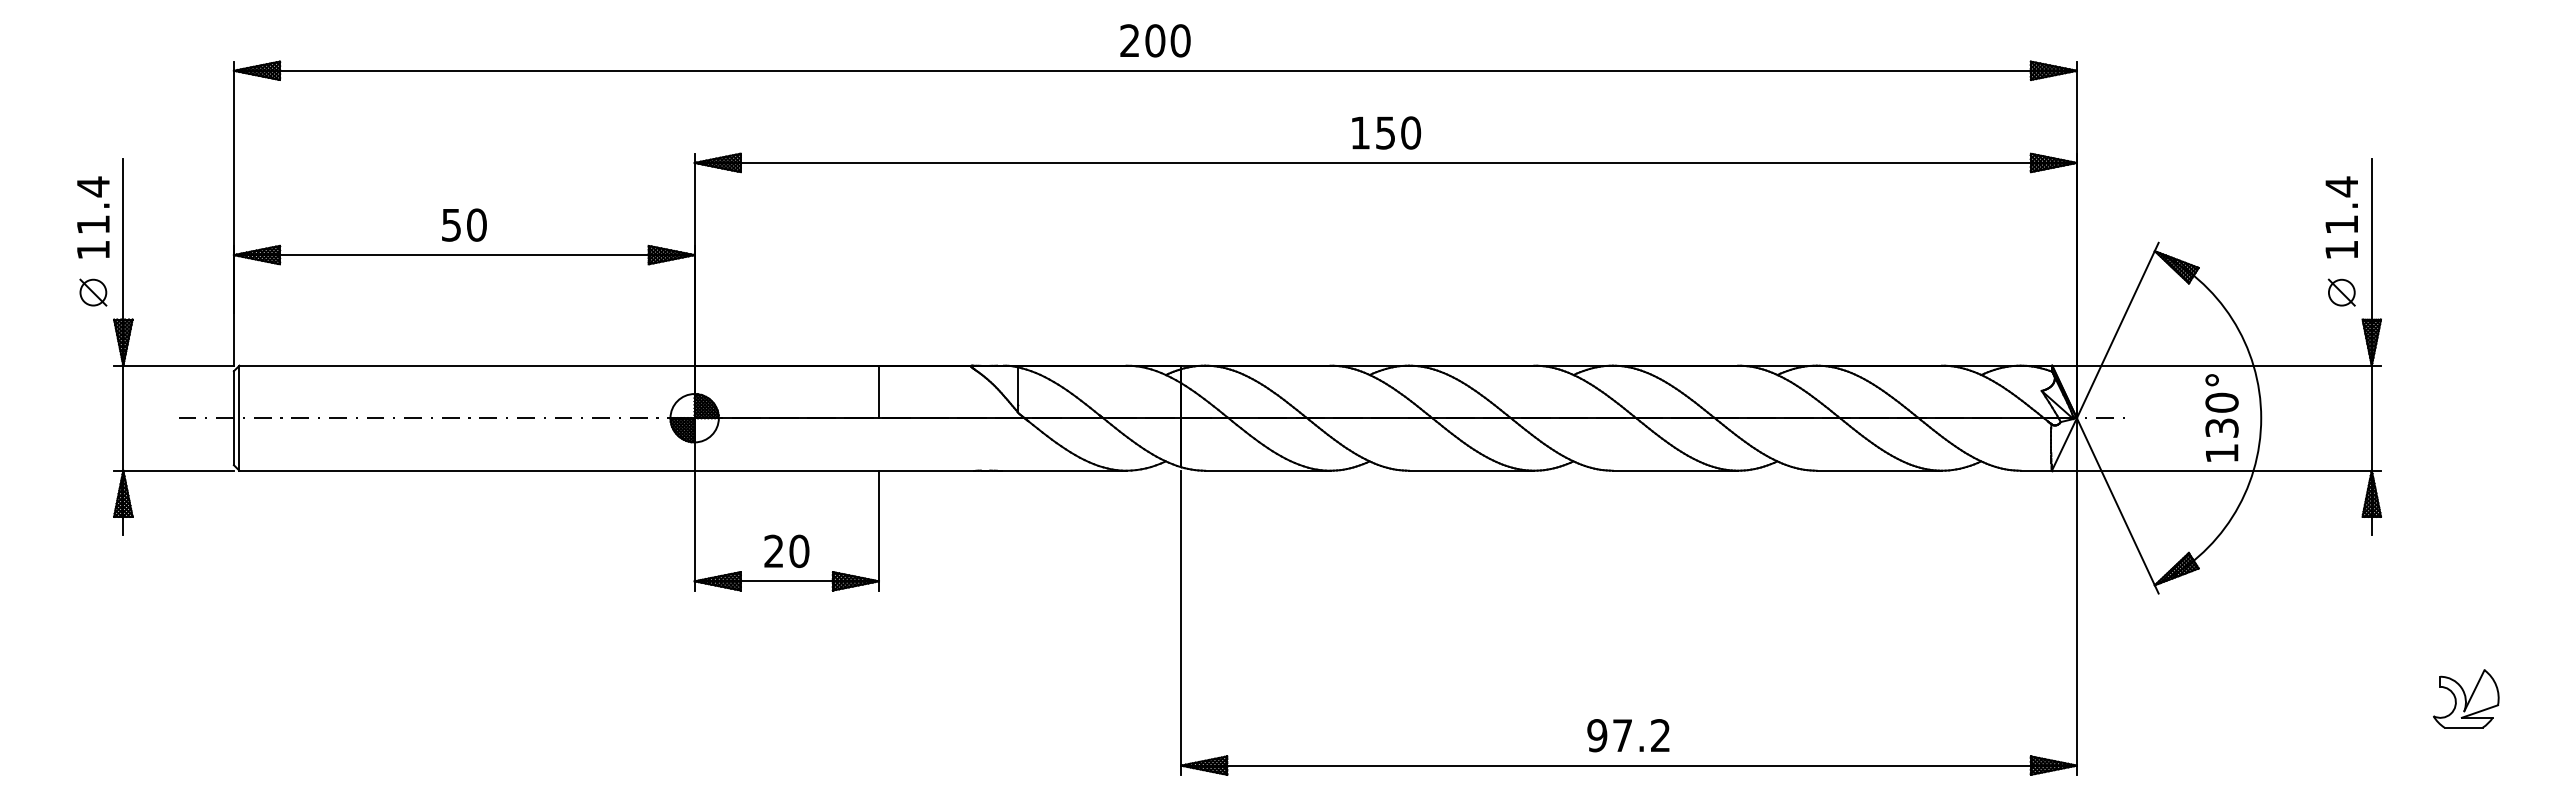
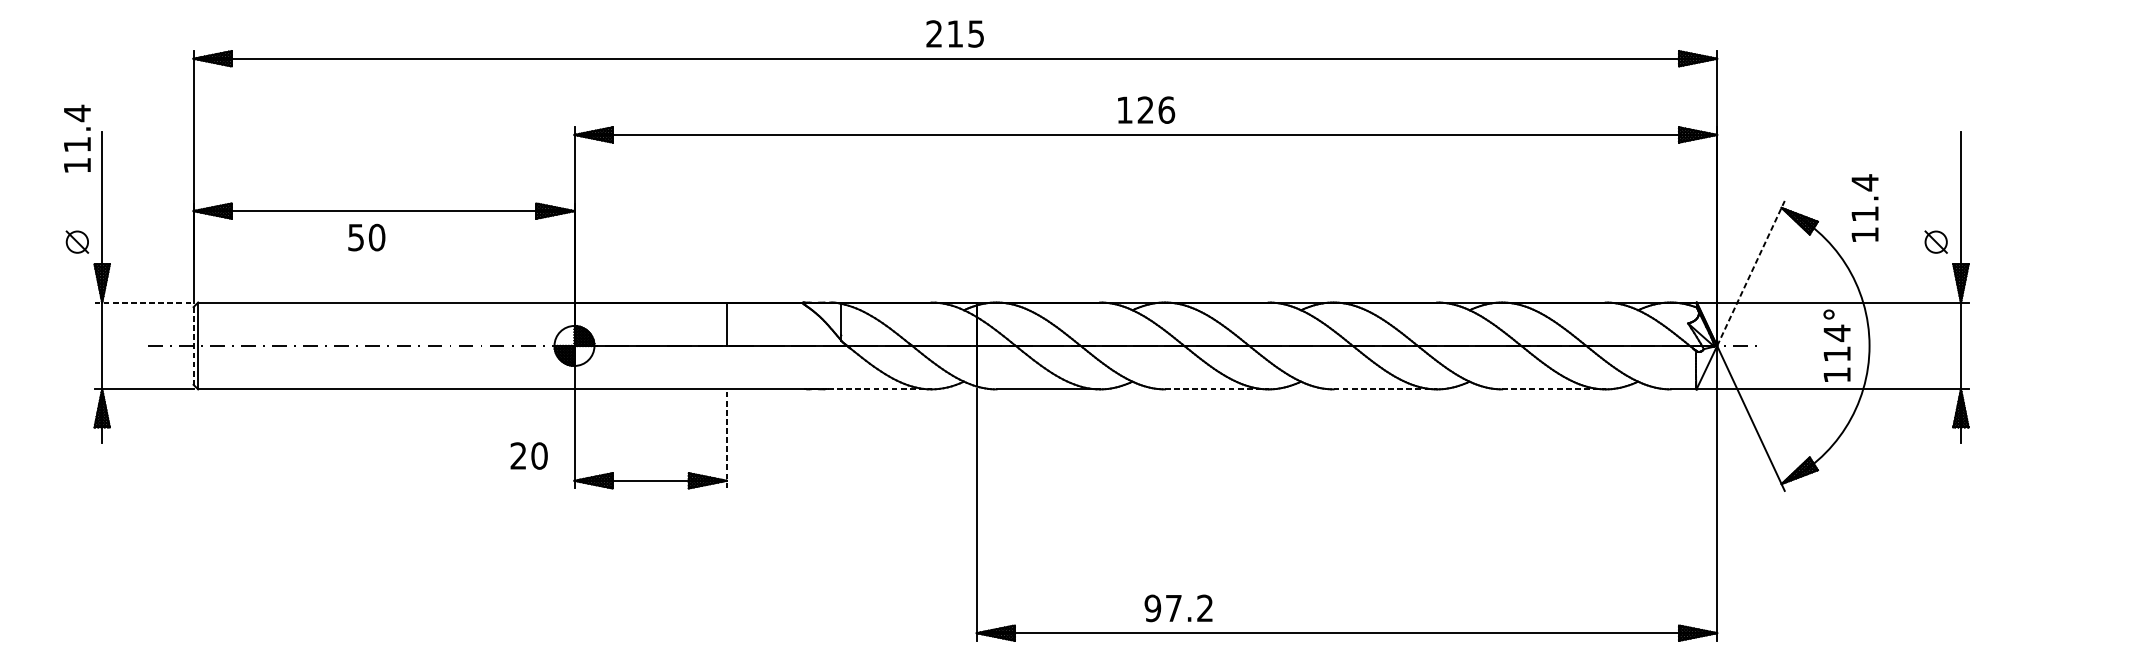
text: (1167, 40) -> (965, 33), 200 -> 215
text: (1398, 132) -> (1156, 109), 150 -> 126
text: (93, 217) -> (77, 138), moved
text: (2341, 217) -> (1864, 208), moved
text: (464, 224) -> (366, 237), moved
line: (2117, 330) -> (1750, 273), solid -> dashed
line: (174, 365) -> (144, 302), solid -> dashed
text: (2221, 414) -> (1836, 342), 130° -> 114°
line: (233, 418) -> (193, 346), solid -> dashed
line: (1063, 470) -> (879, 389), solid -> dashed
line: (1471, 470) -> (1216, 389), solid -> dashed
line: (1675, 470) -> (1385, 389), solid -> dashed
line: (1879, 470) -> (1553, 389), solid -> dashed
line: (878, 530) -> (726, 438), solid -> dashed
text: (786, 550) -> (528, 455), moved
part: (2466, 698) -> (2039, 577), removed
text: (1628, 735) -> (1178, 608), moved

